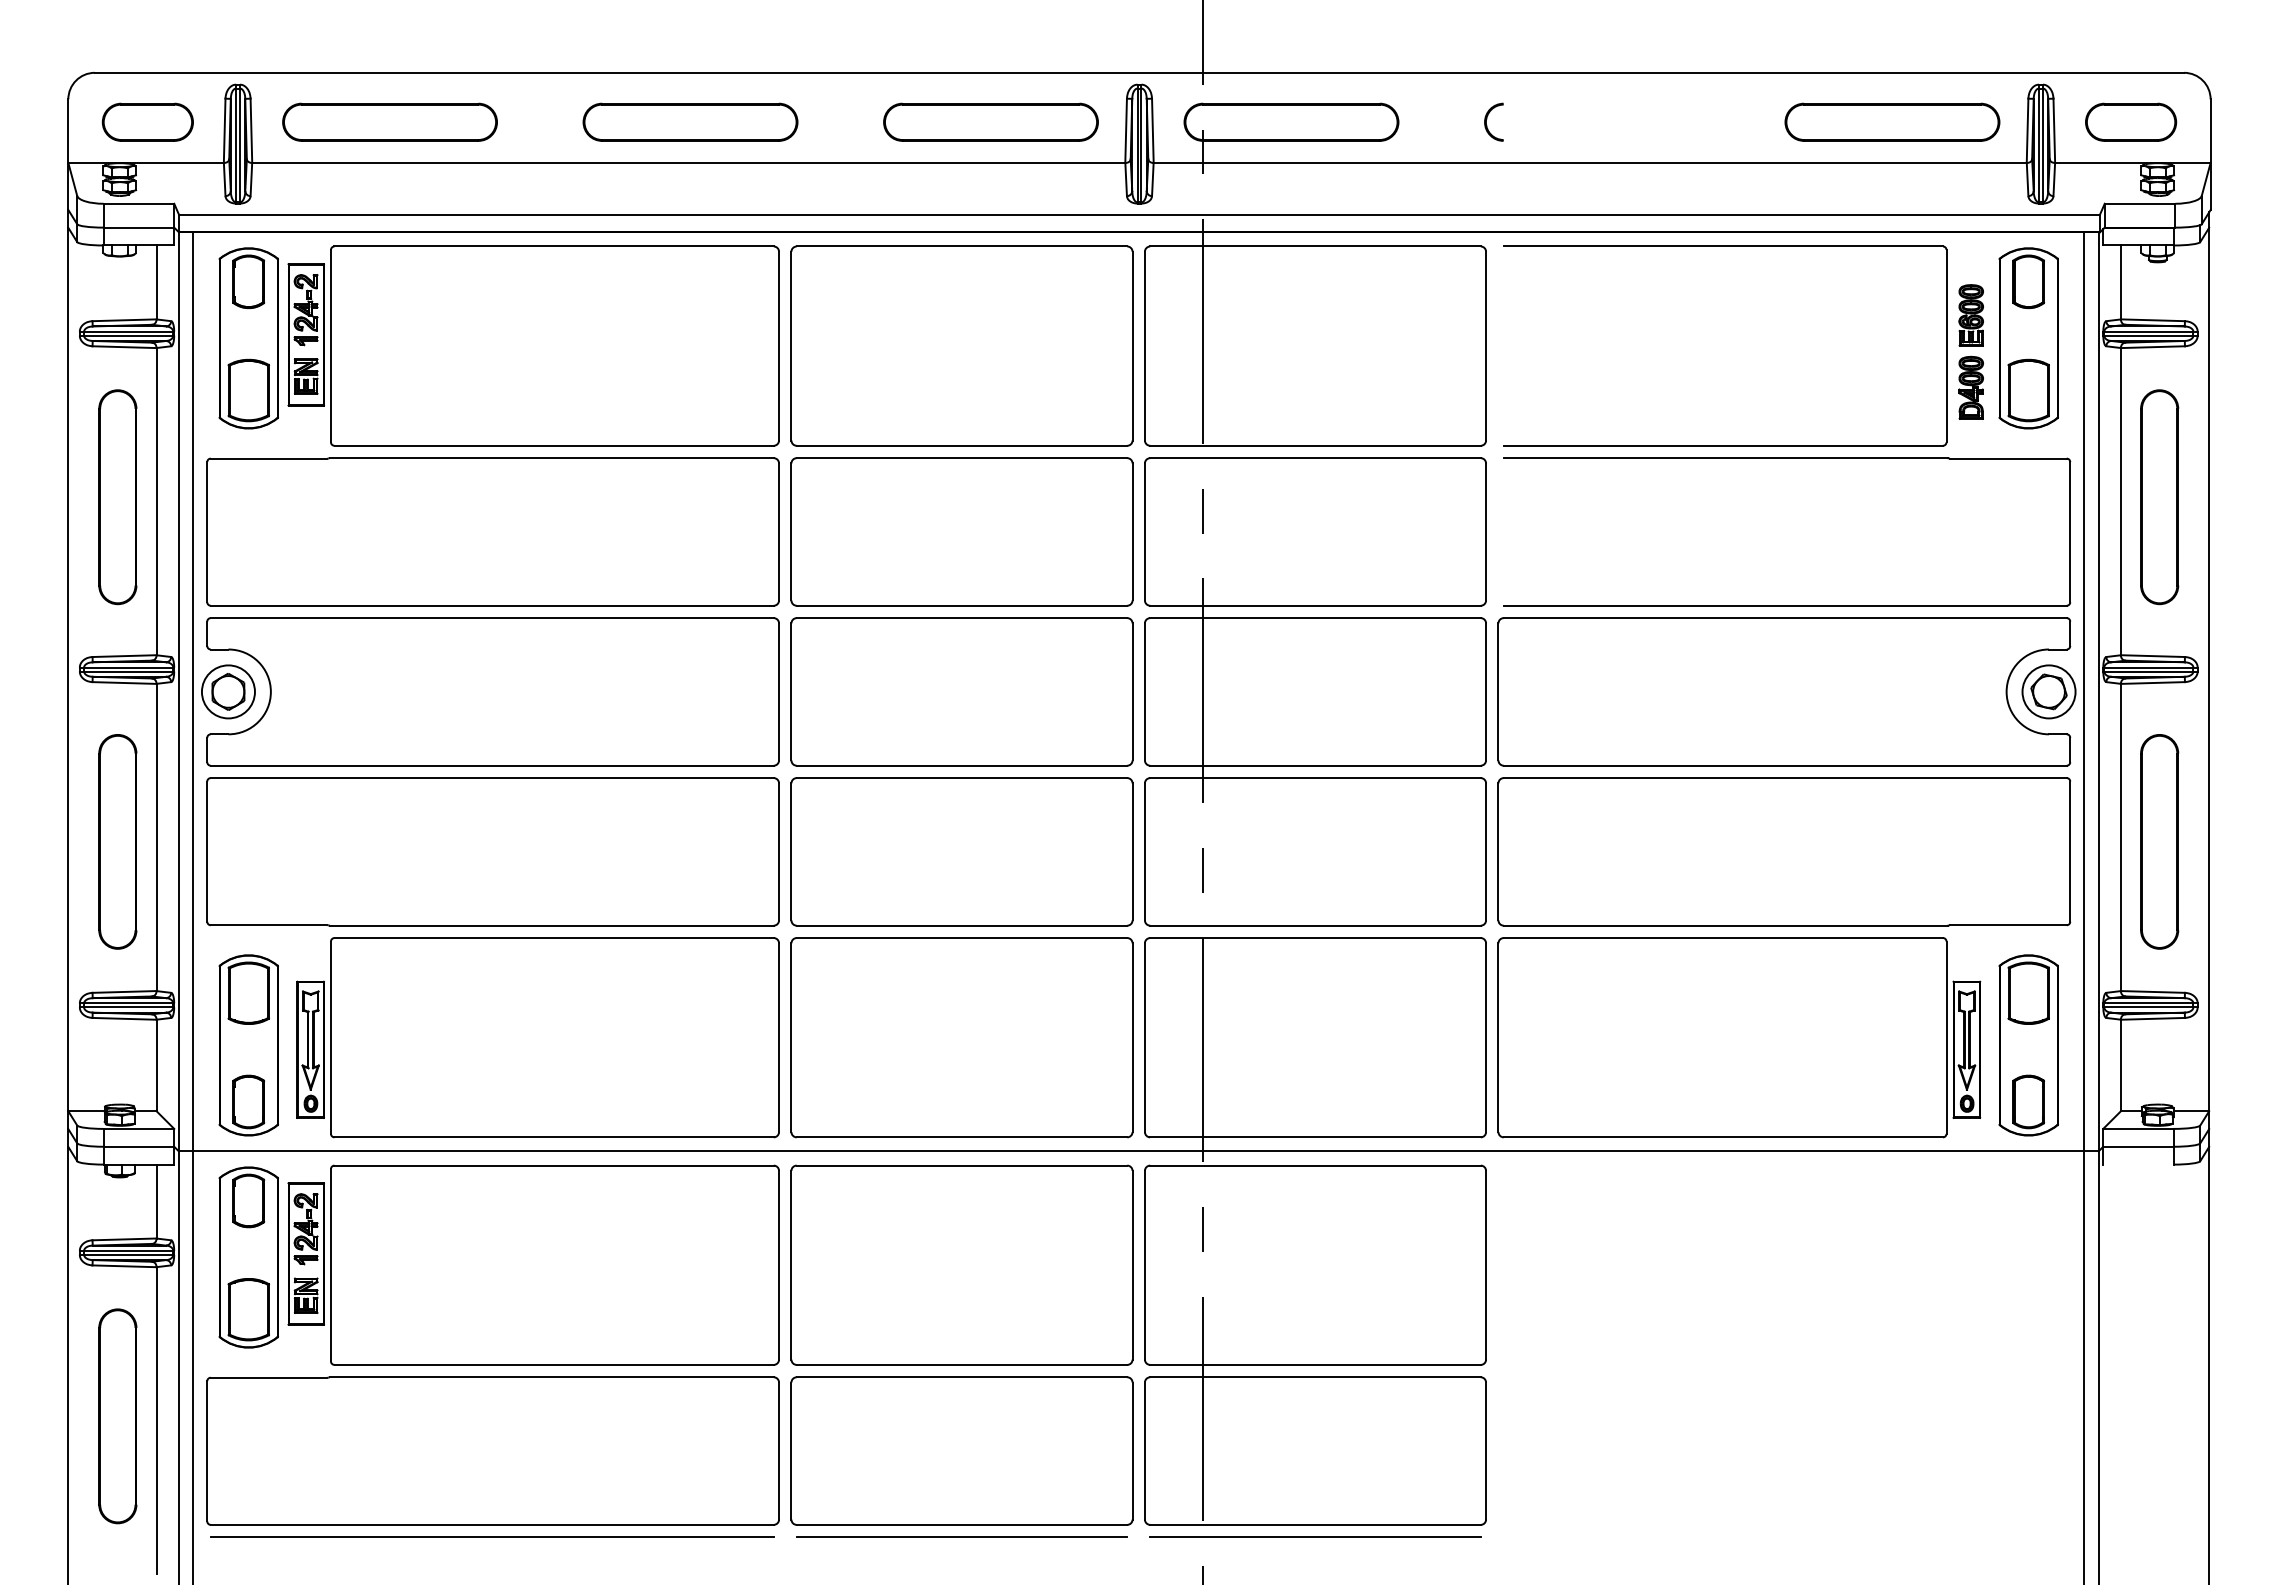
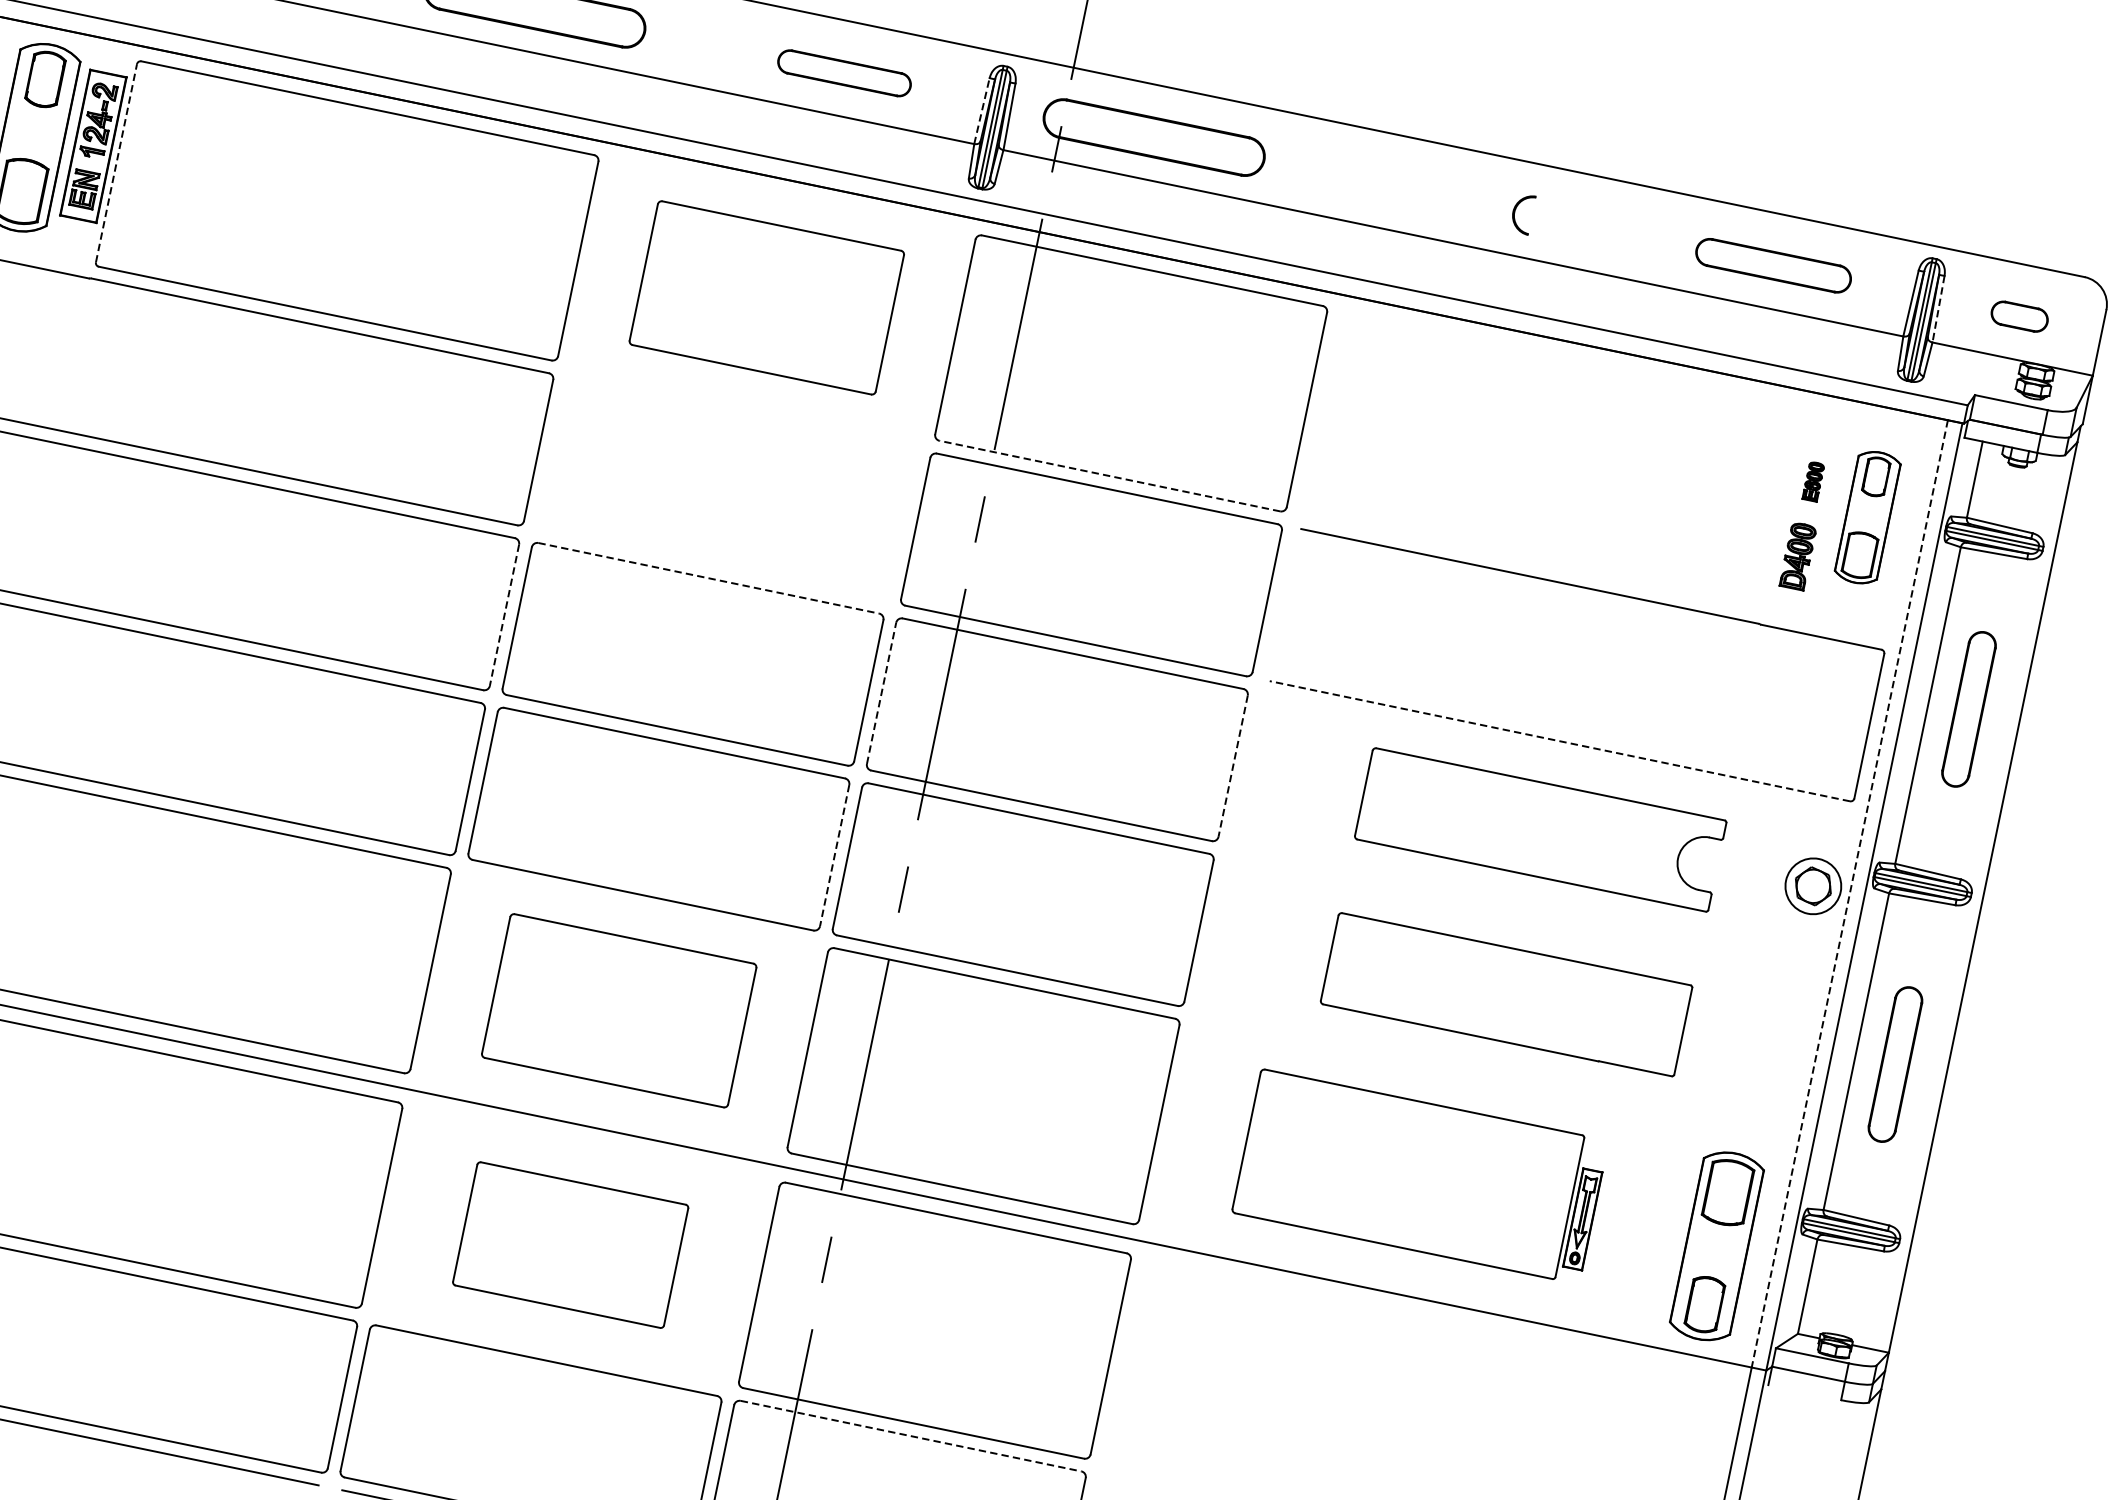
part: (1487, 119) -> (1516, 209), moved
part: (990, 121) -> (844, 72), size x0.6
part: (1892, 121) -> (1773, 265), size x0.7
part: (2131, 121) -> (2020, 316), size x0.6
line: (1126, 130) -> (982, 110), solid -> dashed
line: (2054, 131) -> (1938, 309), solid -> dashed
part: (1725, 246) -> (1574, 358), removed
part: (1970, 315) -> (1812, 481), size x0.6
part: (2028, 338) -> (1867, 517), size x0.7
line: (330, 345) -> (116, 162), solid -> dashed
part: (961, 345) -> (766, 297), size x0.7
line: (1315, 445) -> (1109, 475), solid -> dashed
part: (2159, 497) -> (1968, 709), size x0.7
part: (961, 531) -> (726, 488), removed
line: (1784, 605) -> (1559, 740), solid -> dashed
line: (962, 618) -> (709, 578), solid -> dashed
line: (779, 691) -> (505, 614), solid -> dashed
line: (1144, 691) -> (881, 692), solid -> dashed
line: (1486, 691) -> (1233, 765), solid -> dashed
part: (1784, 691) -> (1540, 829), size x0.6
line: (2084, 691) -> (1850, 893), solid -> dashed
part: (2159, 841) -> (1895, 1064), size x0.7
line: (1132, 851) -> (834, 855), solid -> dashed
part: (1784, 851) -> (1506, 994), size x0.6
part: (961, 1037) -> (618, 1010), size x0.7
part: (1739, 1037) -> (1420, 1176), size x0.7
part: (961, 1264) -> (570, 1244), size x0.6
line: (1316, 1377) -> (912, 1436), solid -> dashed

